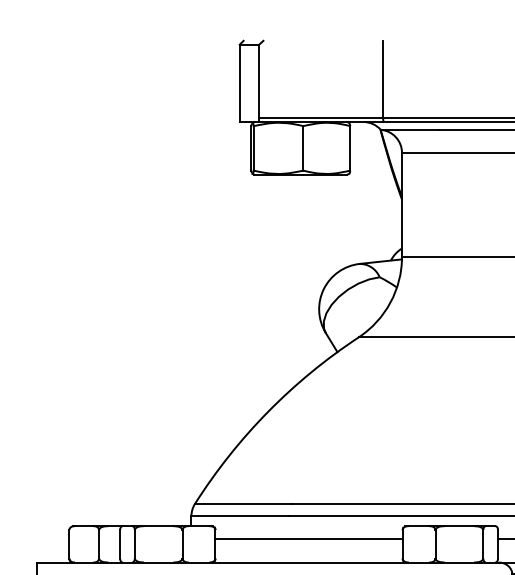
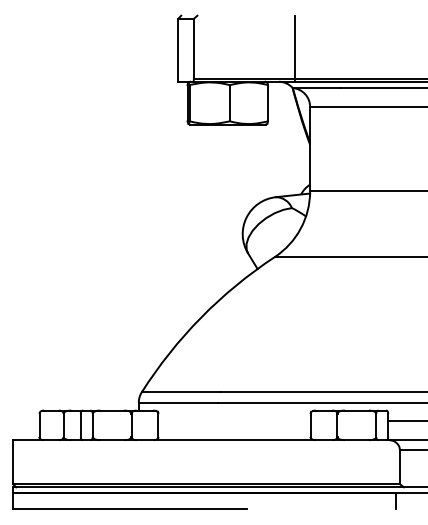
line: (309, 539) -> (234, 421), removed

